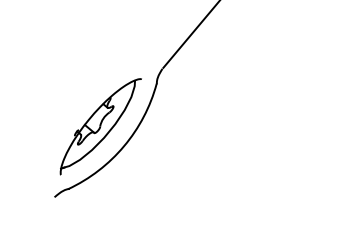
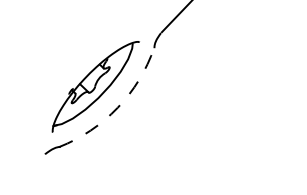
arc: (124, 146) -> (118, 108), solid -> dashed

